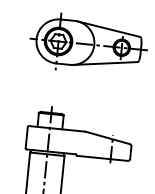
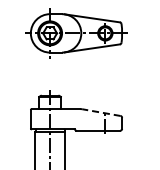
line: (108, 137) -> (101, 112), solid -> dashed

